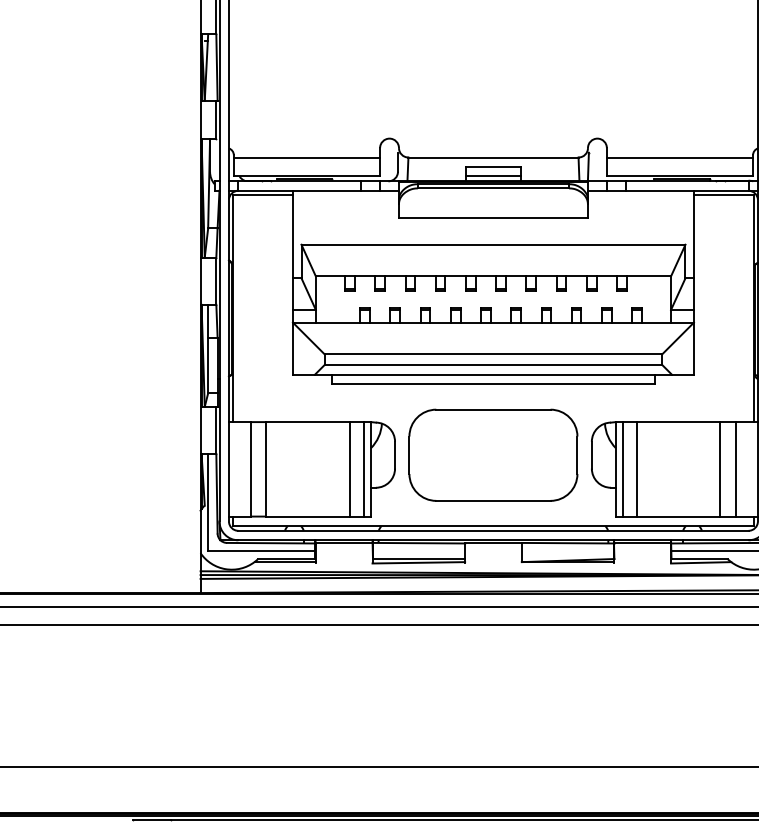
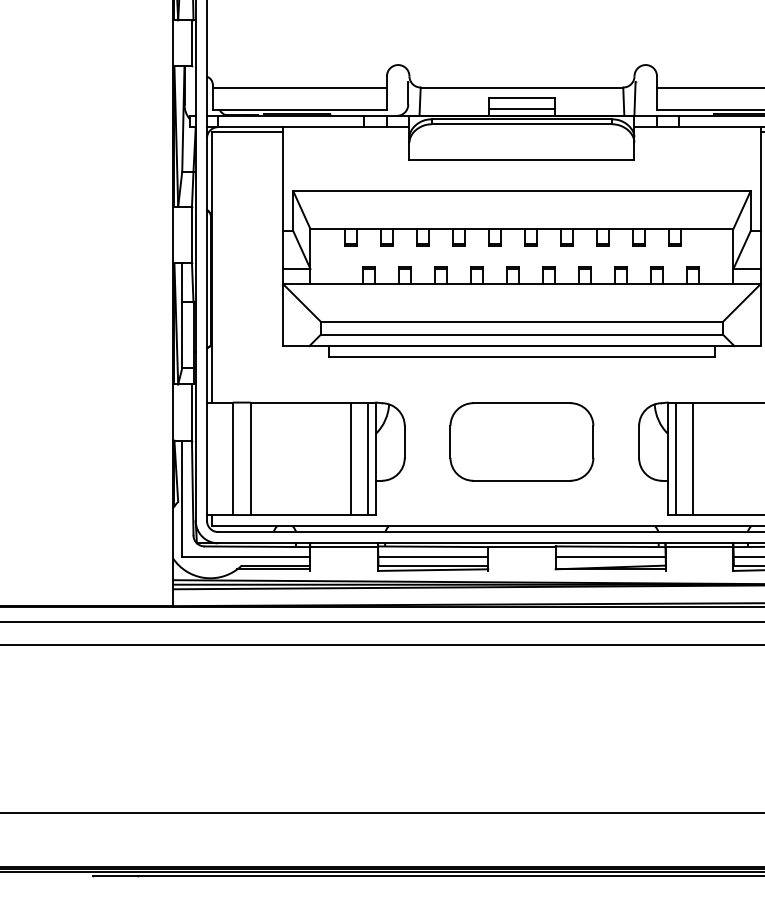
part: (493, 454) -> (521, 441), size x0.71
line: (418, 551) -> (432, 556), added
line: (567, 551) -> (610, 556), added

